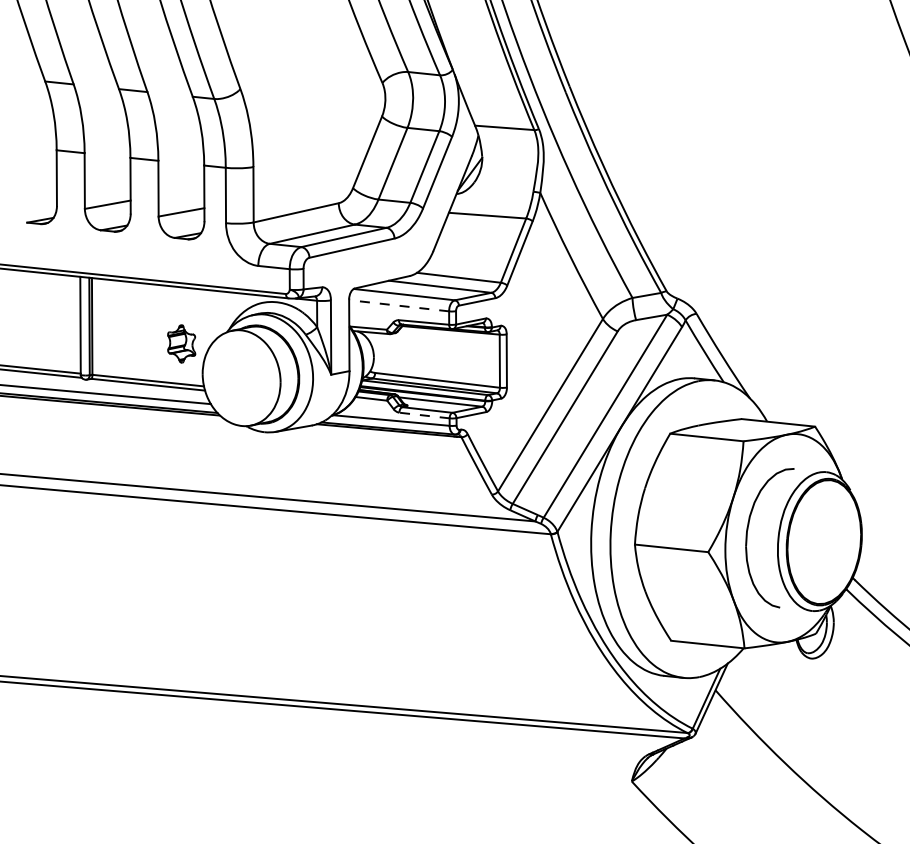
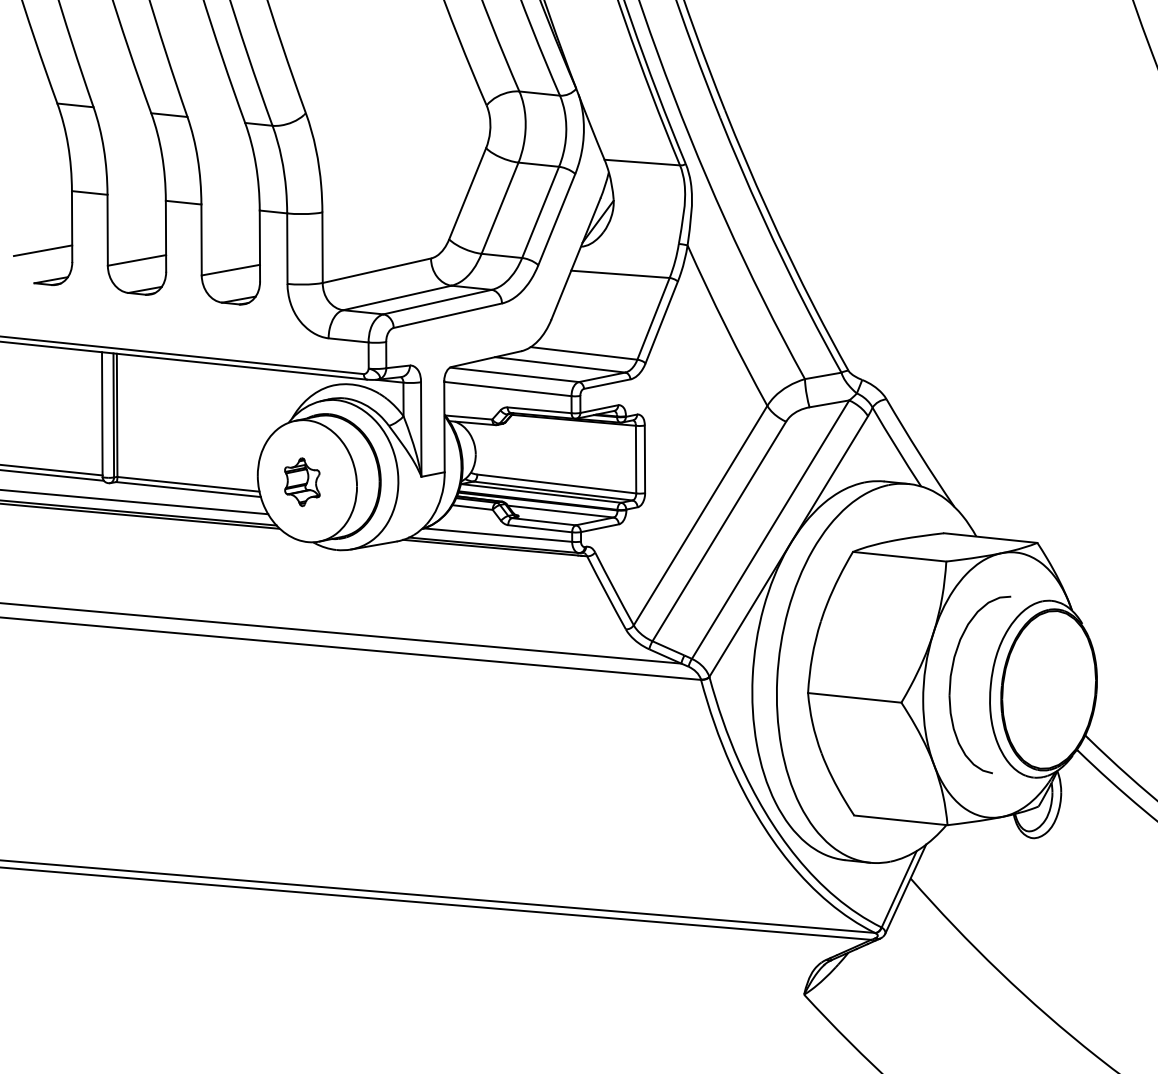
line: (33, 196) -> (42, 249), added
line: (398, 305) -> (507, 388), dashed -> solid
part: (181, 343) -> (302, 481), moved
line: (424, 415) -> (540, 528), dashed -> solid

